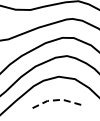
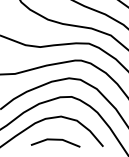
line: (55, 100) -> (55, 139), dashed -> solid

